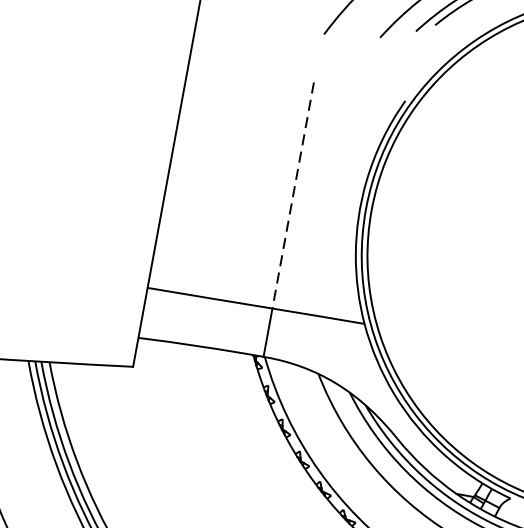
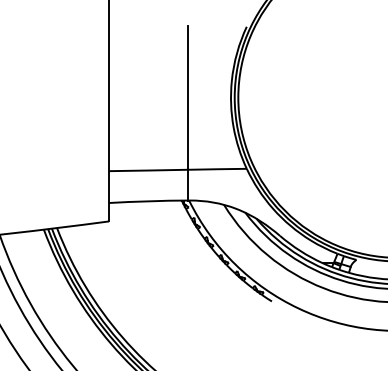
line: (293, 195) -> (188, 97), dashed -> solid

